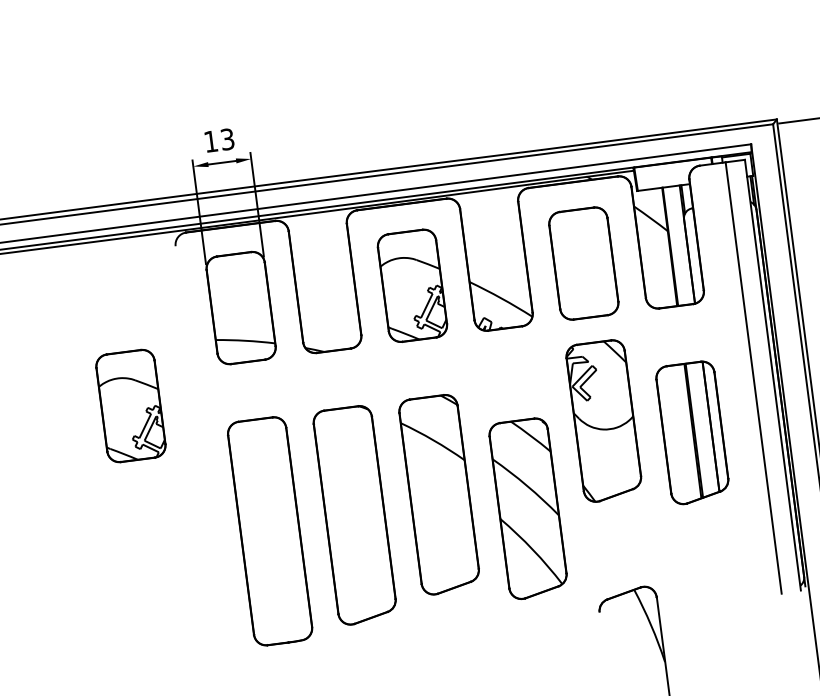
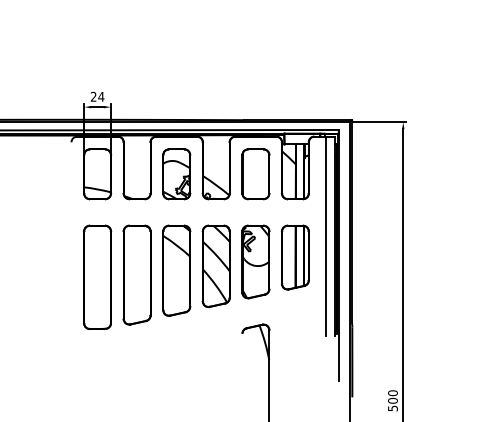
text: (219, 139) -> (97, 96), 13 -> 24
part: (130, 406) -> (41, 212), removed
part: (603, 420) -> (255, 261), moved
part: (526, 507) -> (215, 265), moved

